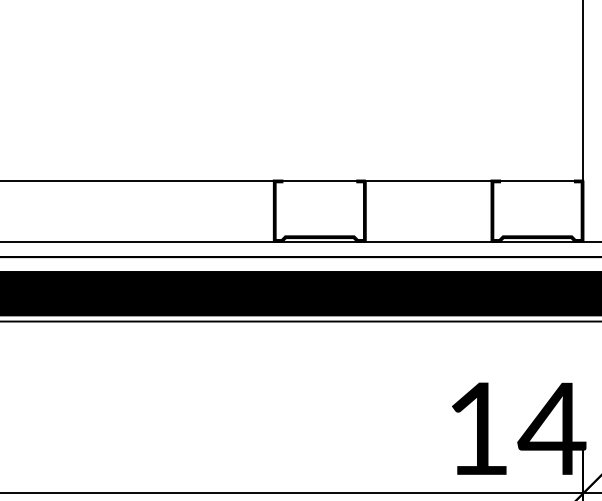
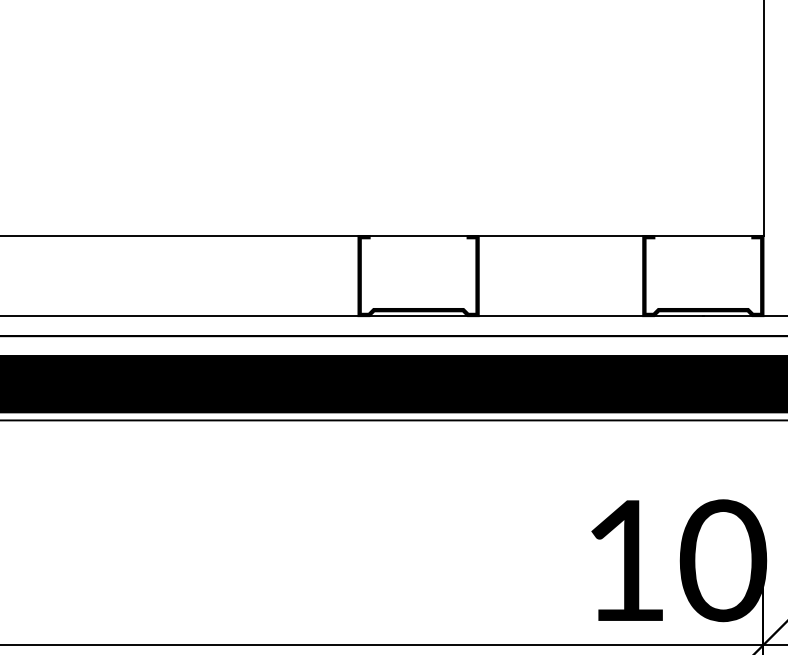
text: (551, 428) -> (721, 560), 14 -> 10

